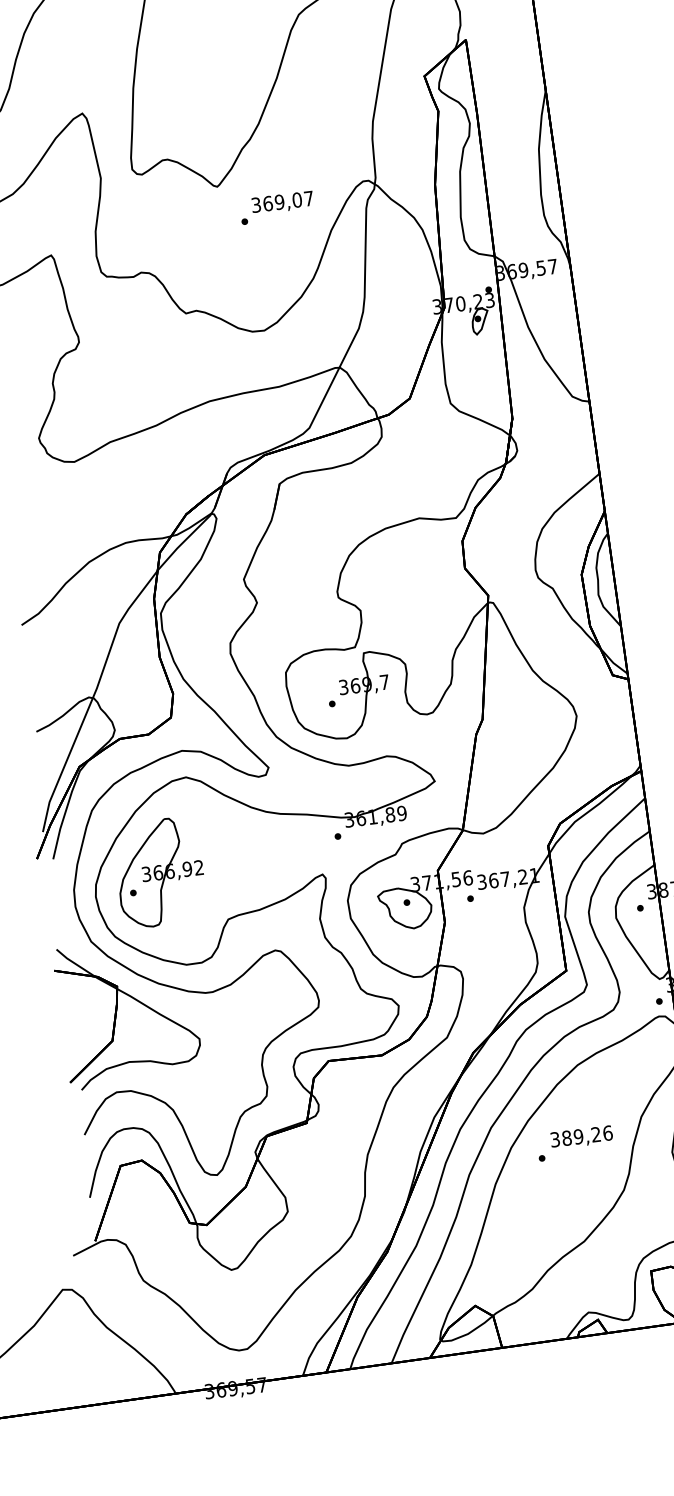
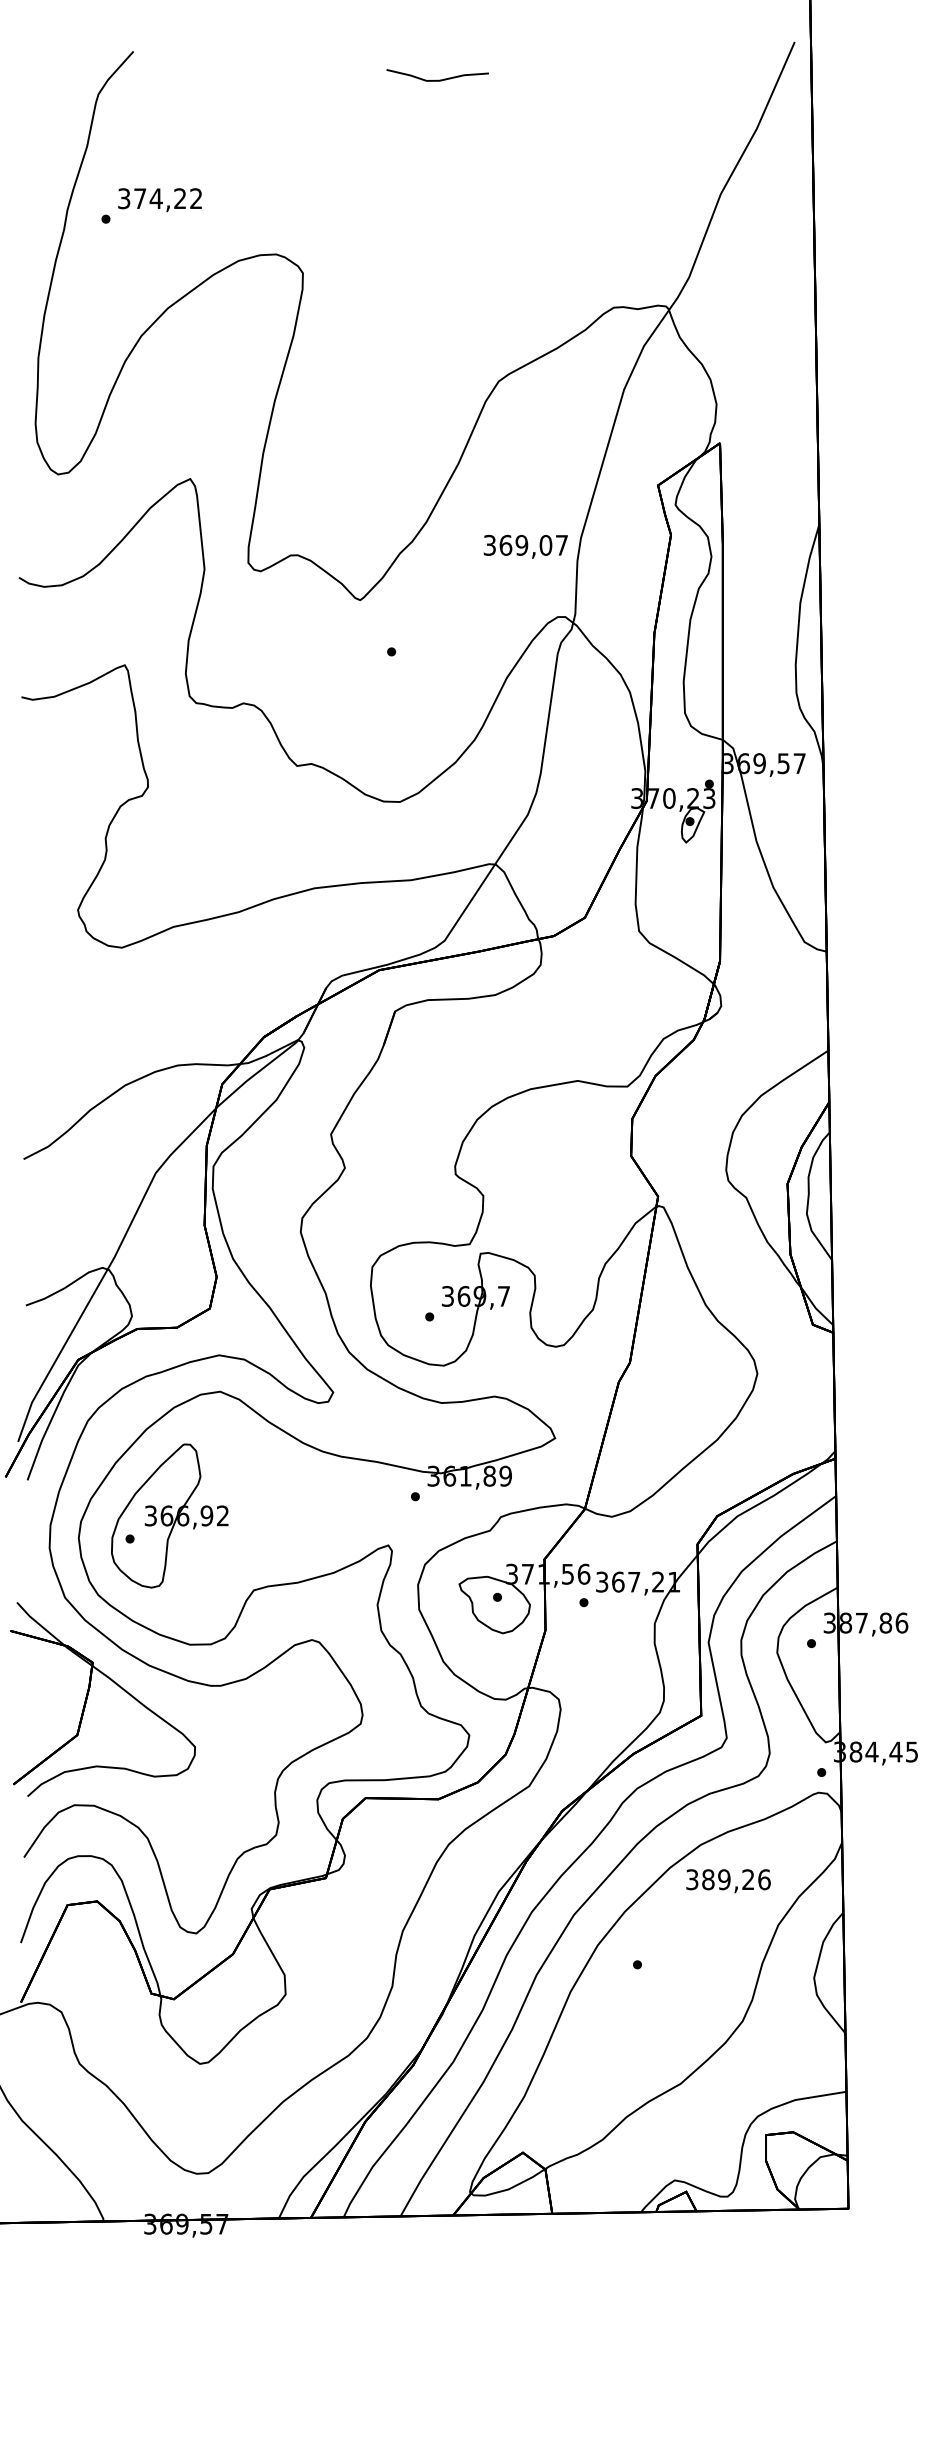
text: (282, 202) -> (525, 546), moved
text: (581, 1137) -> (728, 1881), moved

